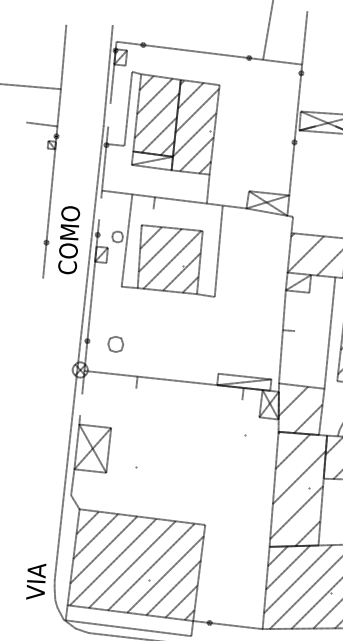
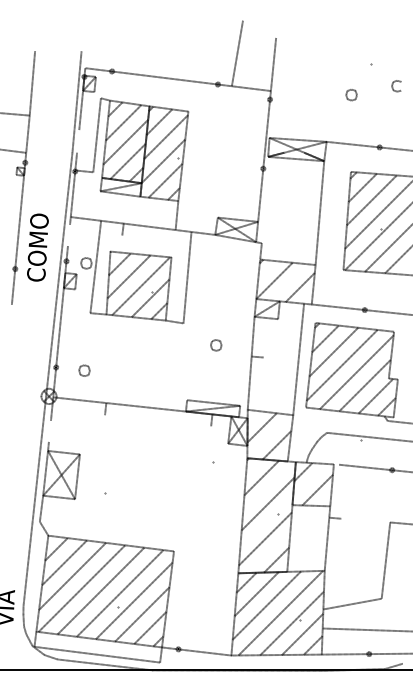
text: (68, 240) -> (37, 247), moved
part: (247, 319) -> (216, 345), added
part: (115, 344) -> (84, 370), size x0.71

